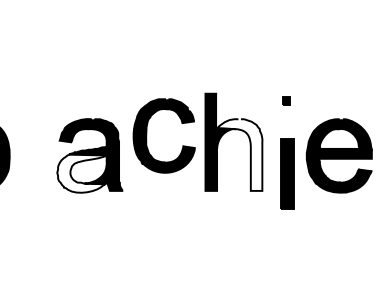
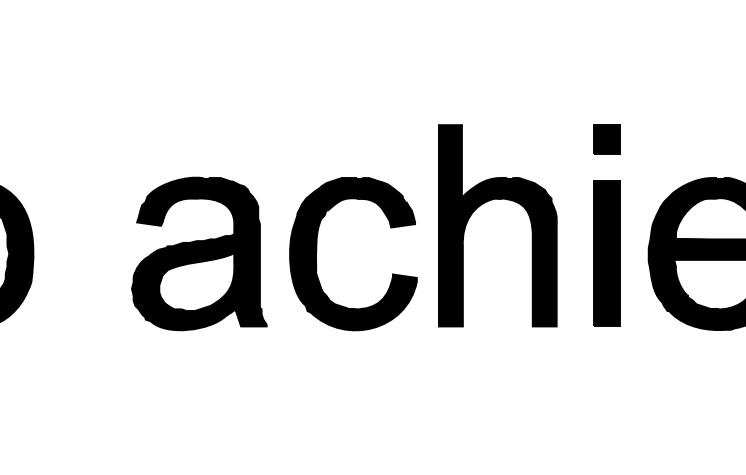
part: (286, 100) -> (606, 139), size x1.67
part: (147, 135) -> (318, 253), moved
fill: (239, 154) -> (509, 251), added
fill: (81, 173) -> (182, 290), added
part: (287, 173) -> (606, 253), moved

